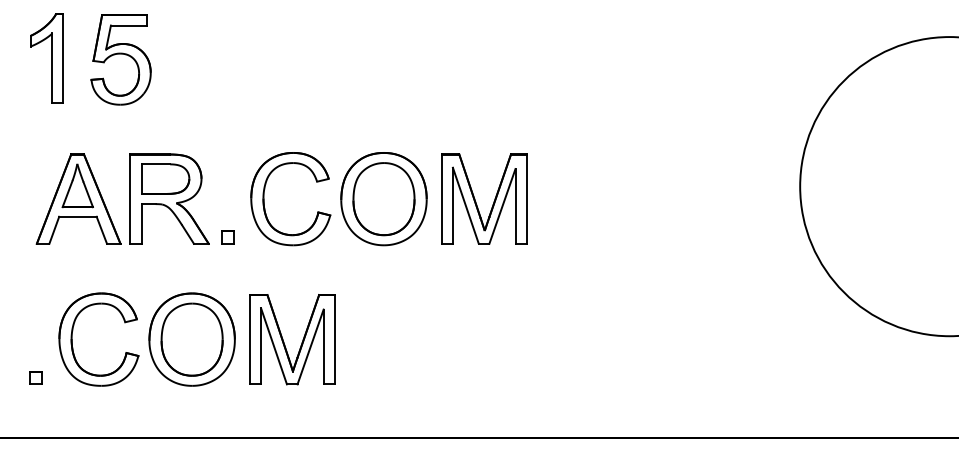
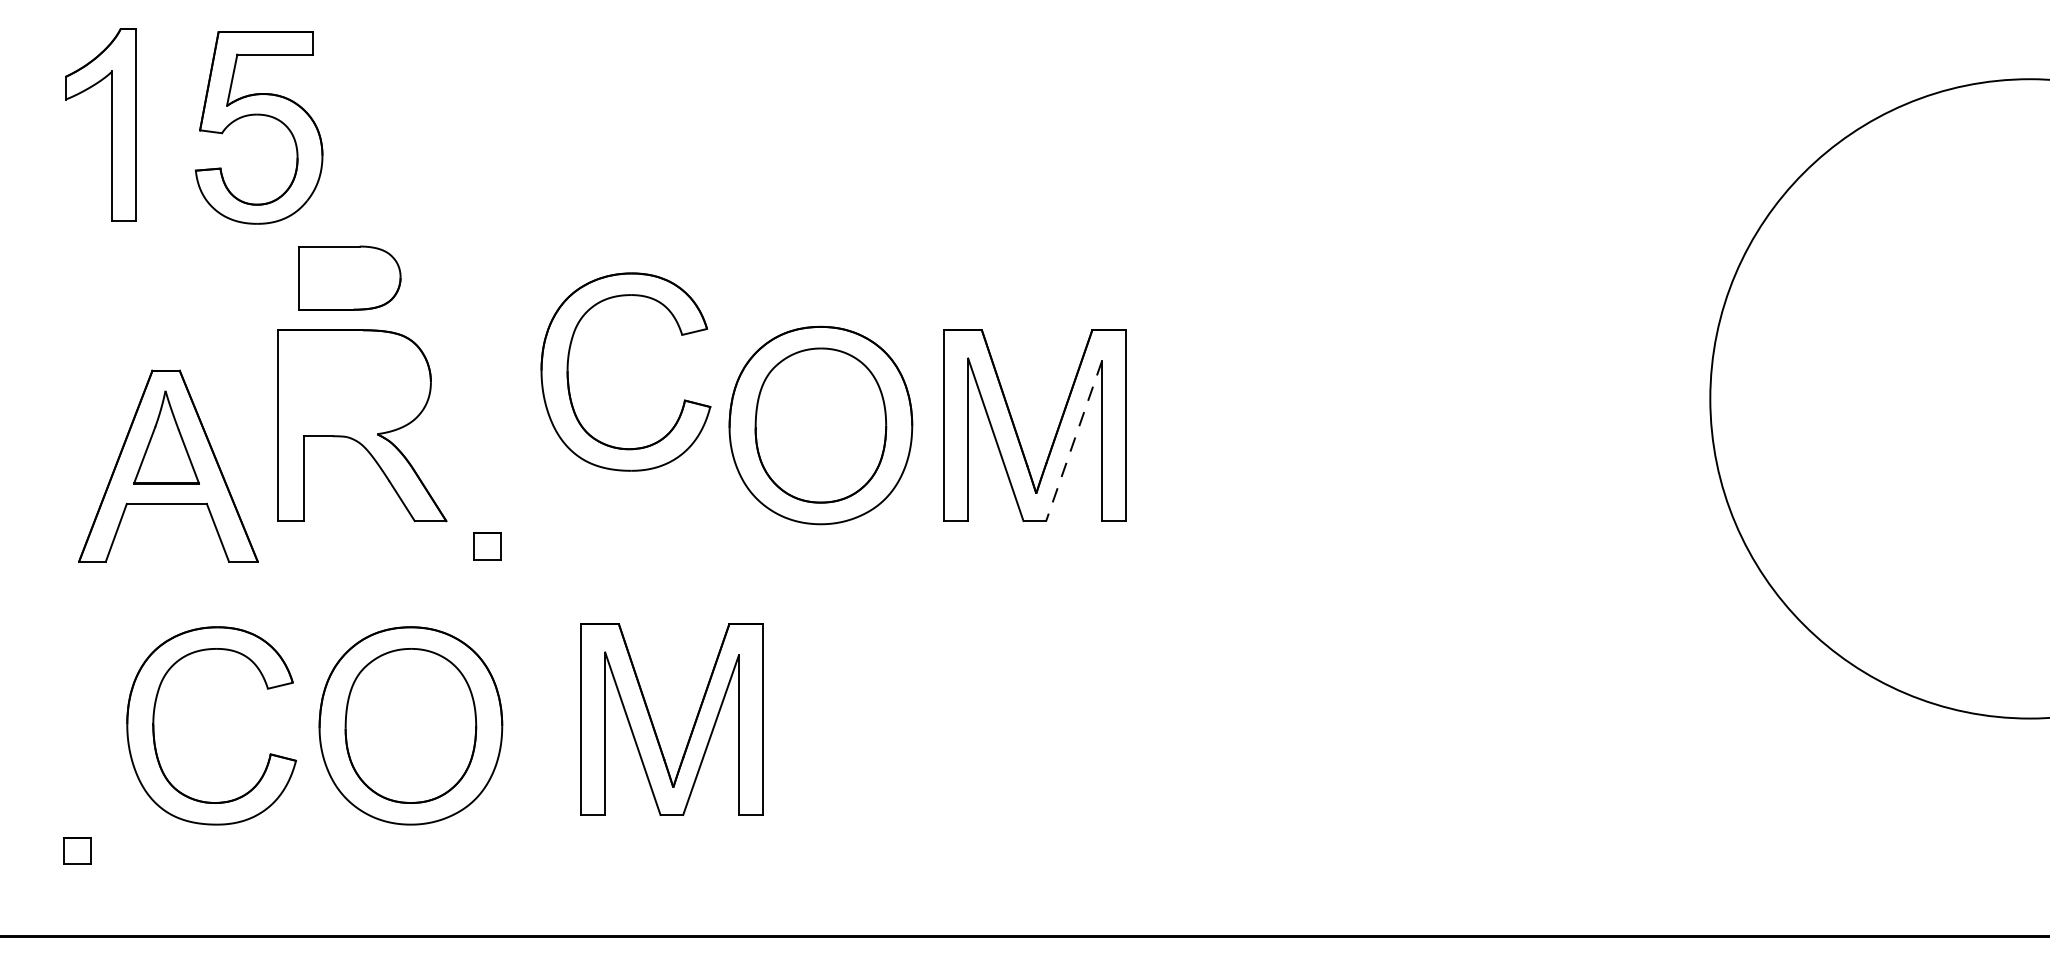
part: (165, 178) -> (349, 276), moved
part: (78, 198) -> (168, 464), moved
part: (264, 199) -> (569, 372), moved
line: (502, 206) -> (1074, 441), solid -> dashed
part: (227, 237) -> (486, 546), moved
part: (284, 341) -> (655, 723), moved
part: (35, 377) -> (76, 849), moved

